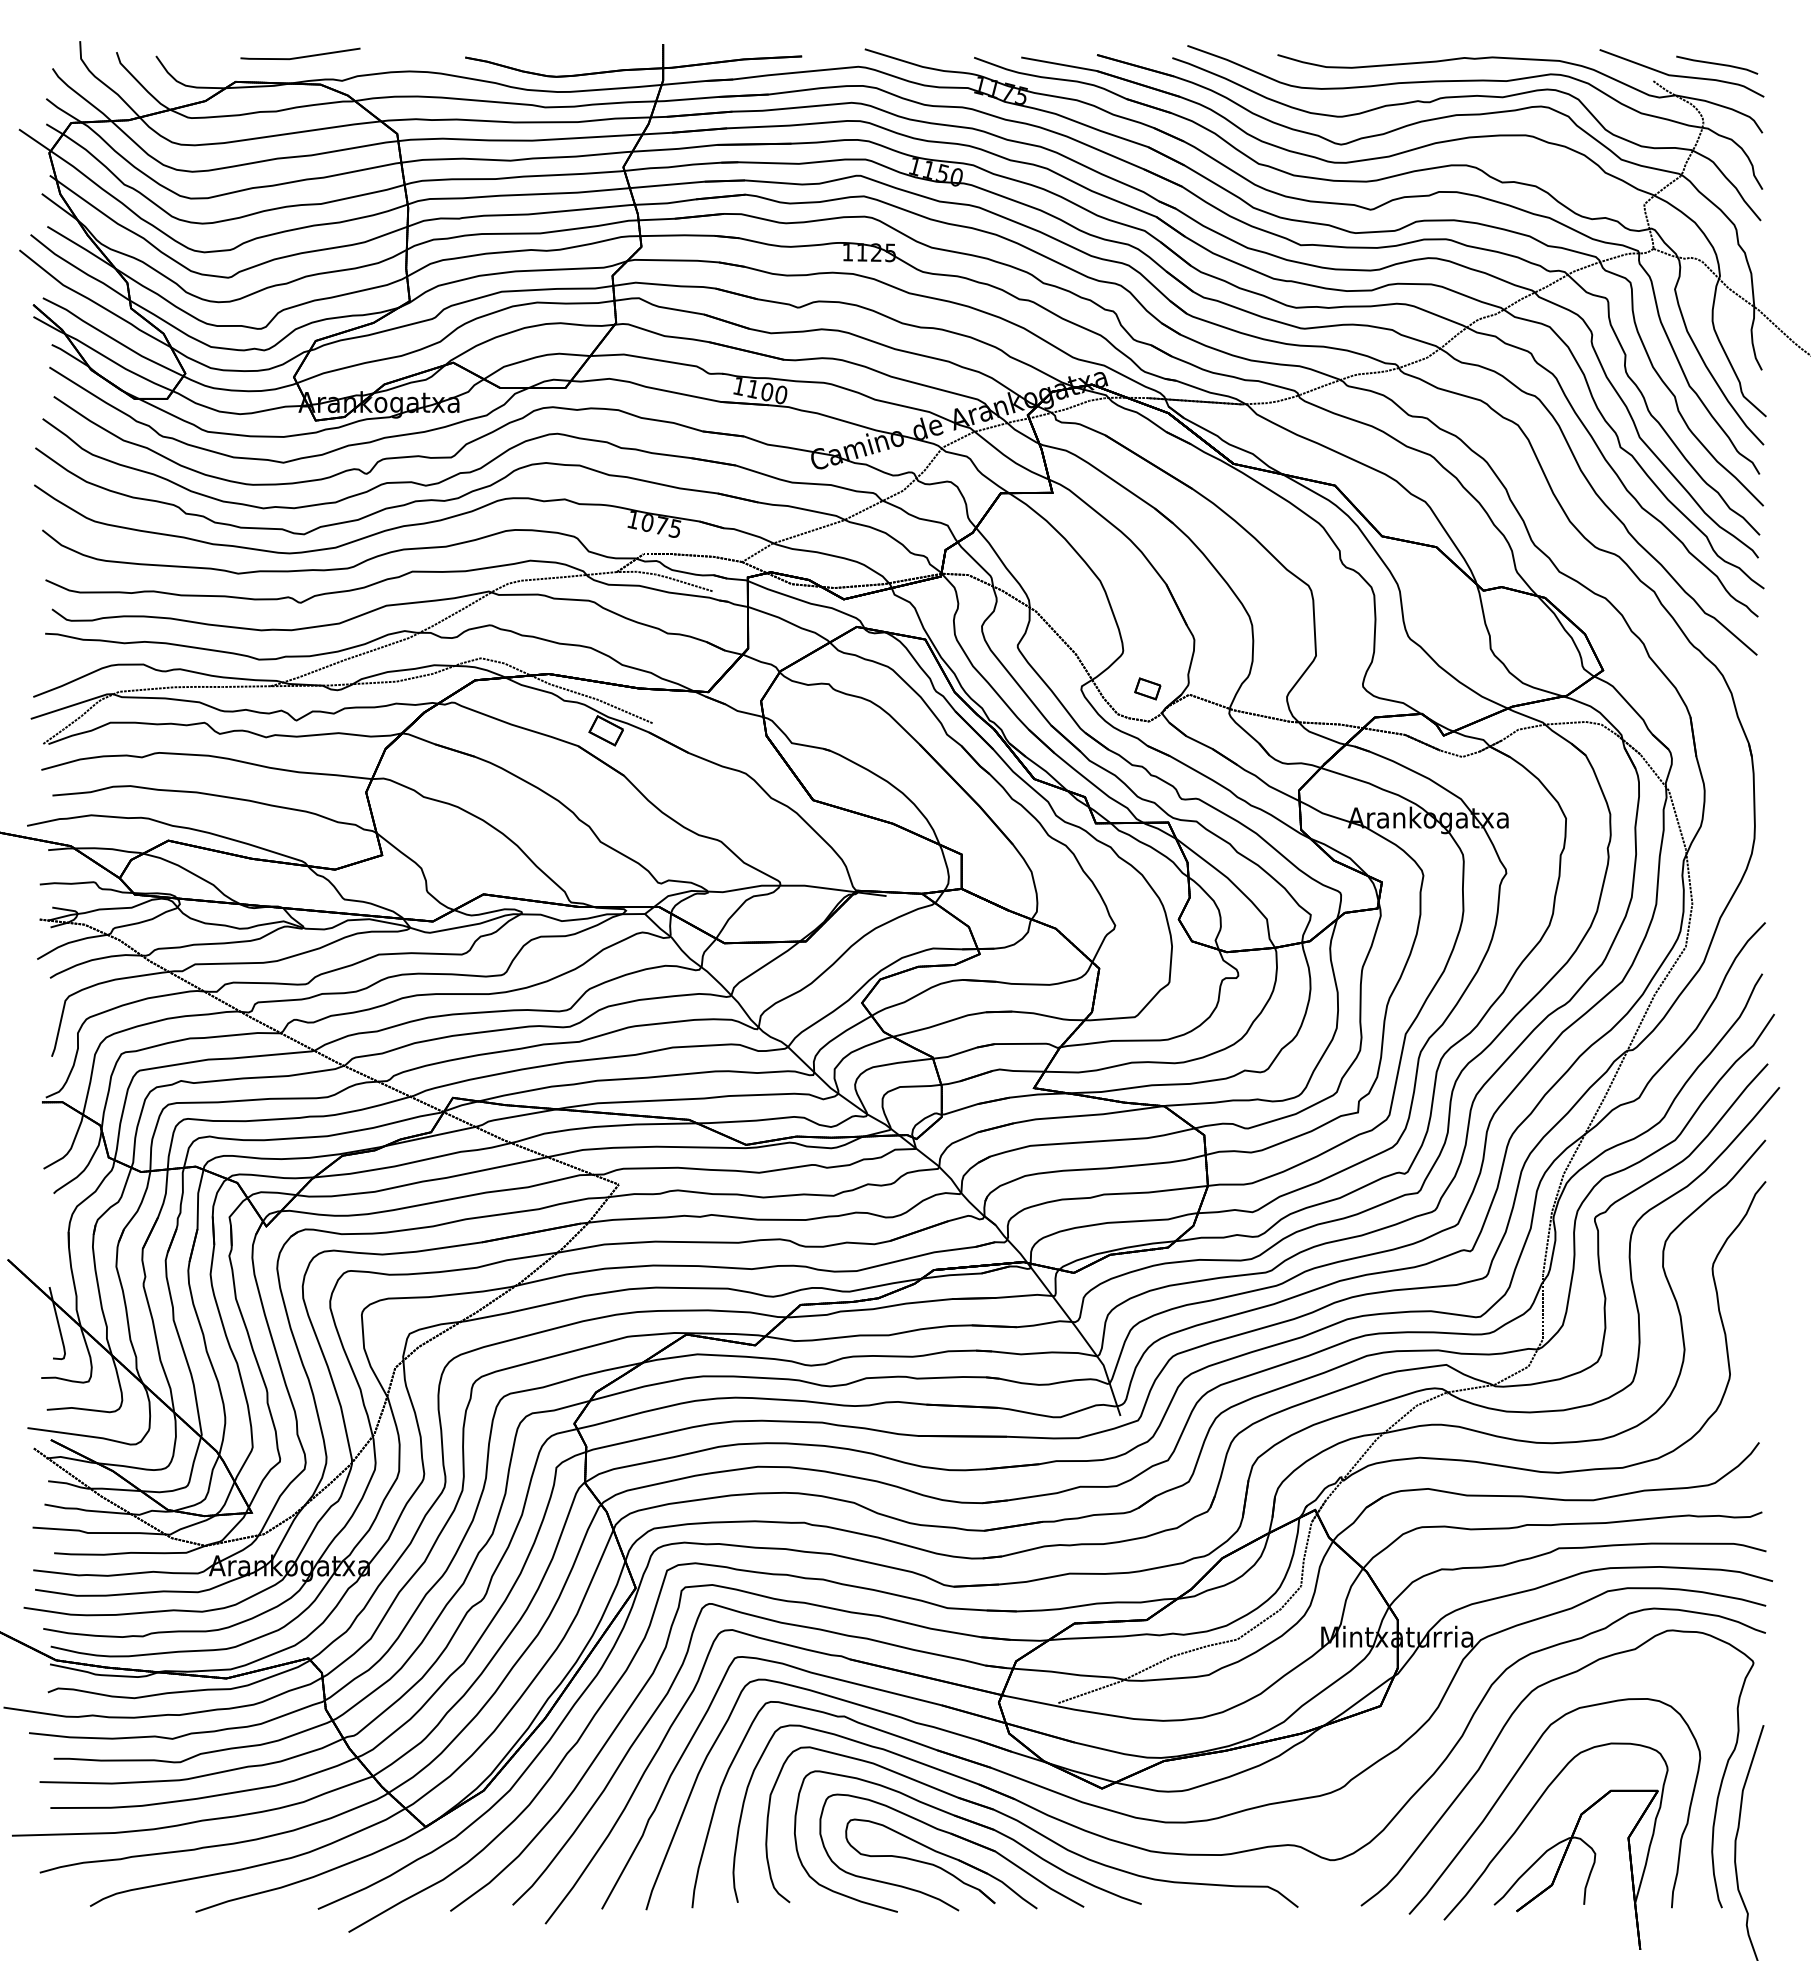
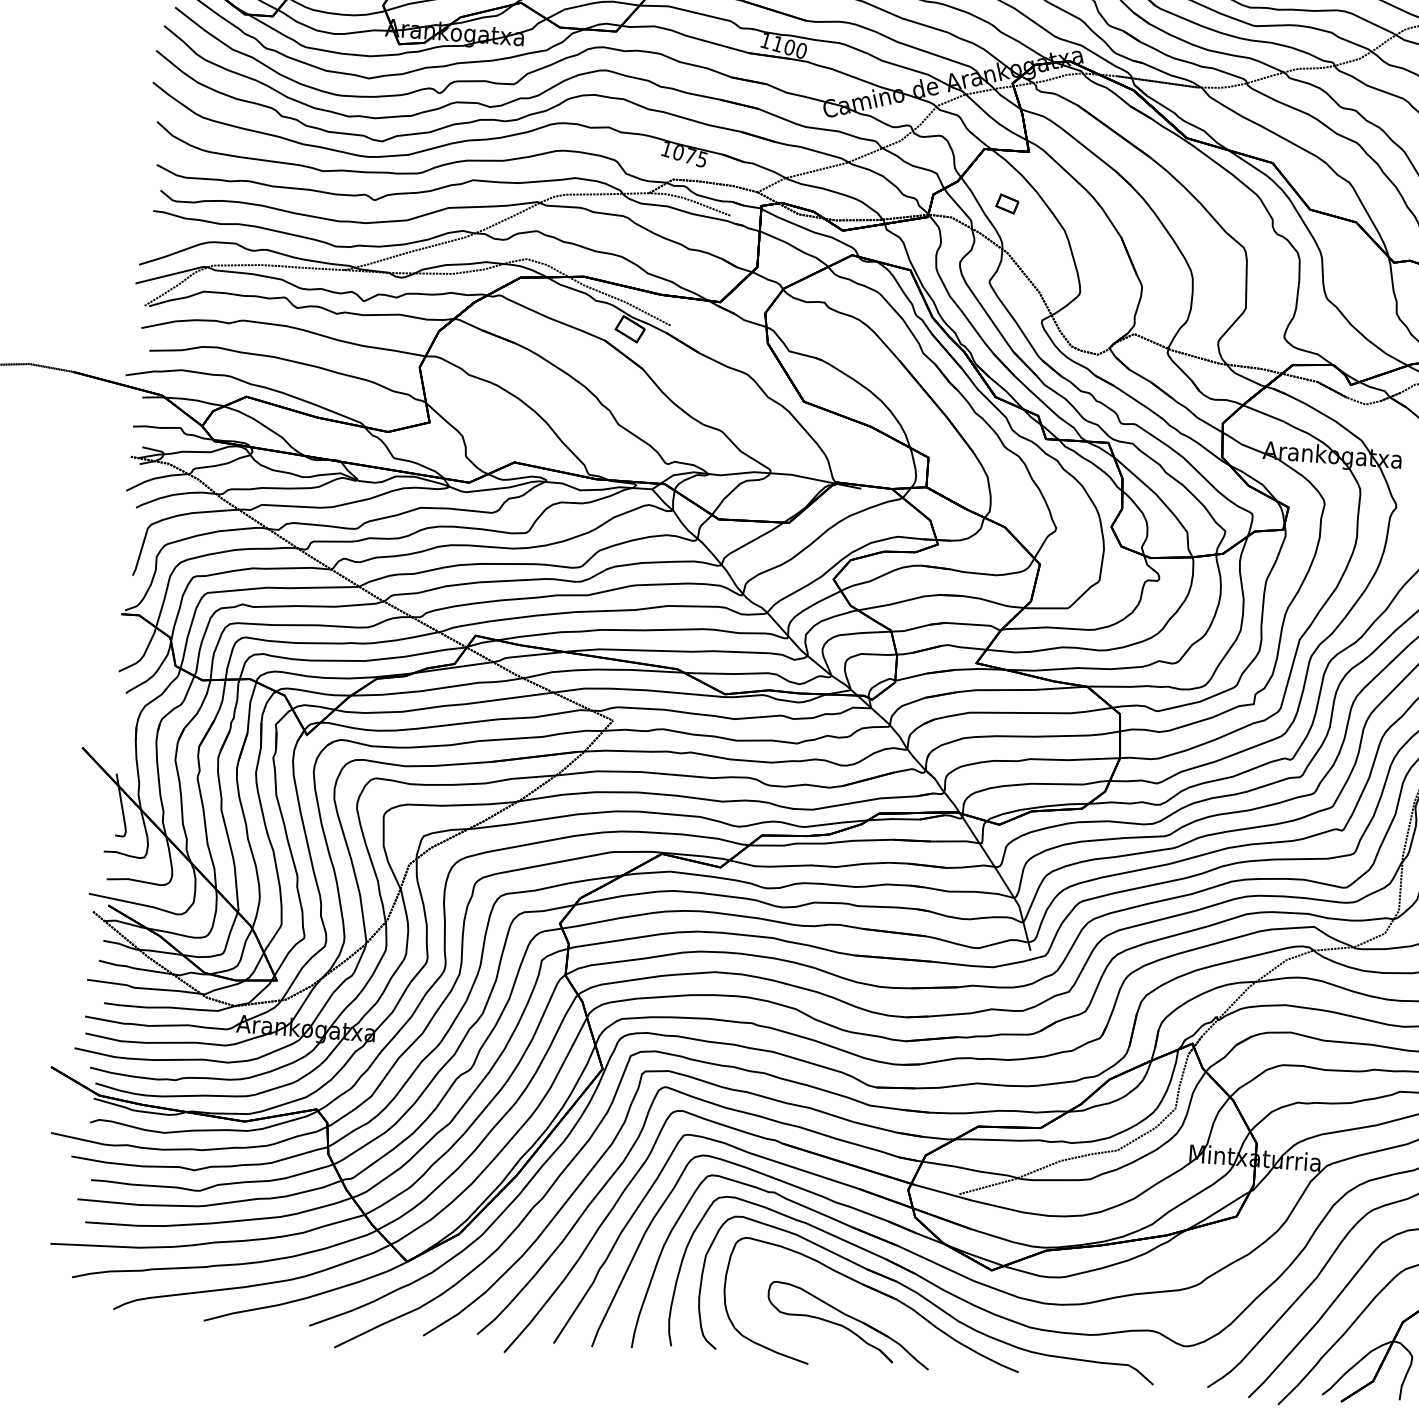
part: (1147, 688) -> (1007, 203), moved
part: (959, 1838) -> (865, 1304), removed

